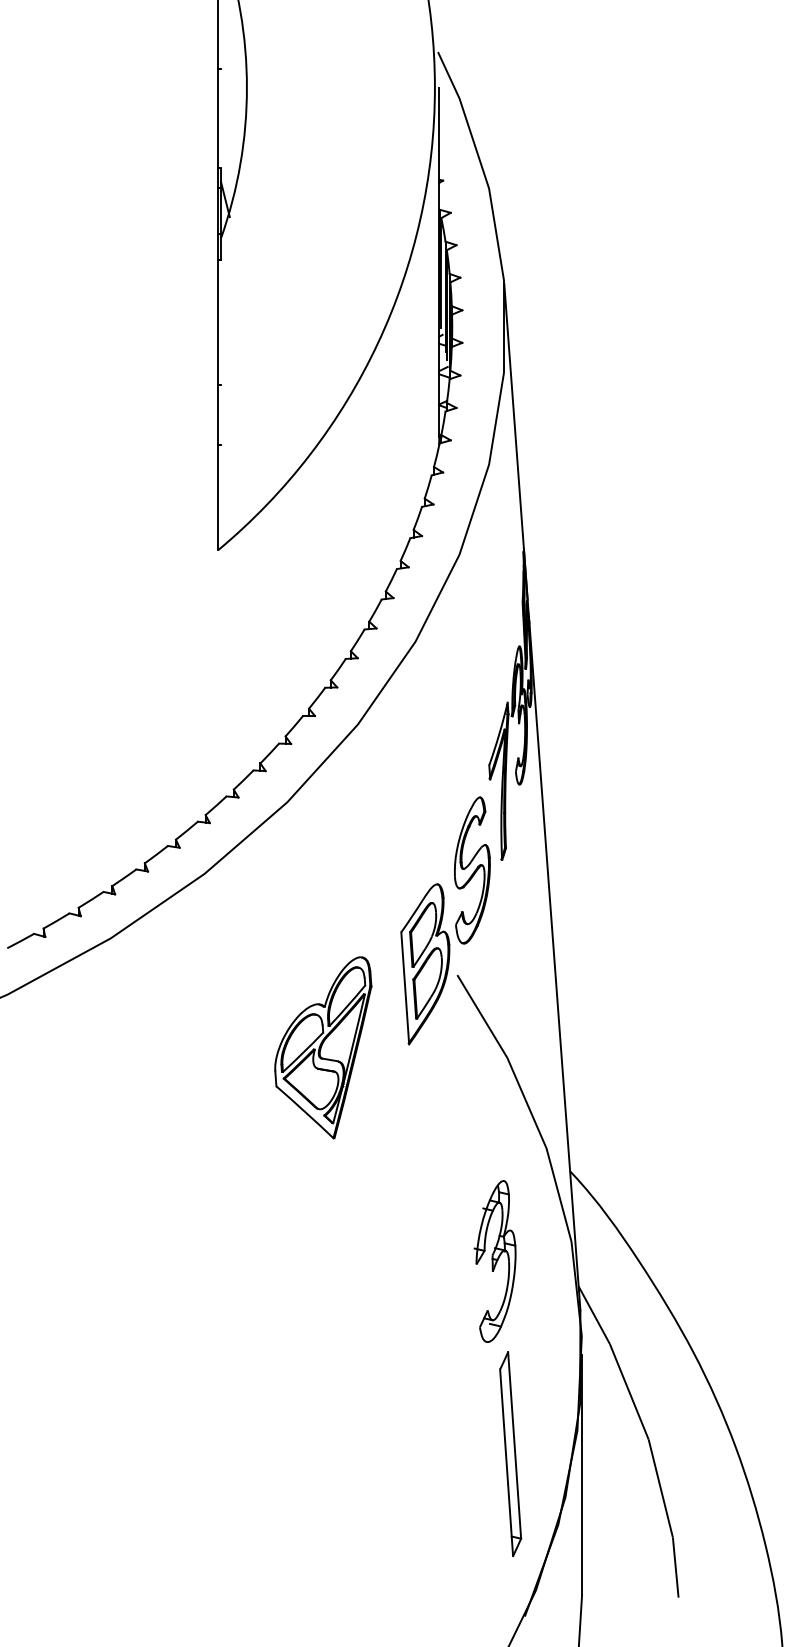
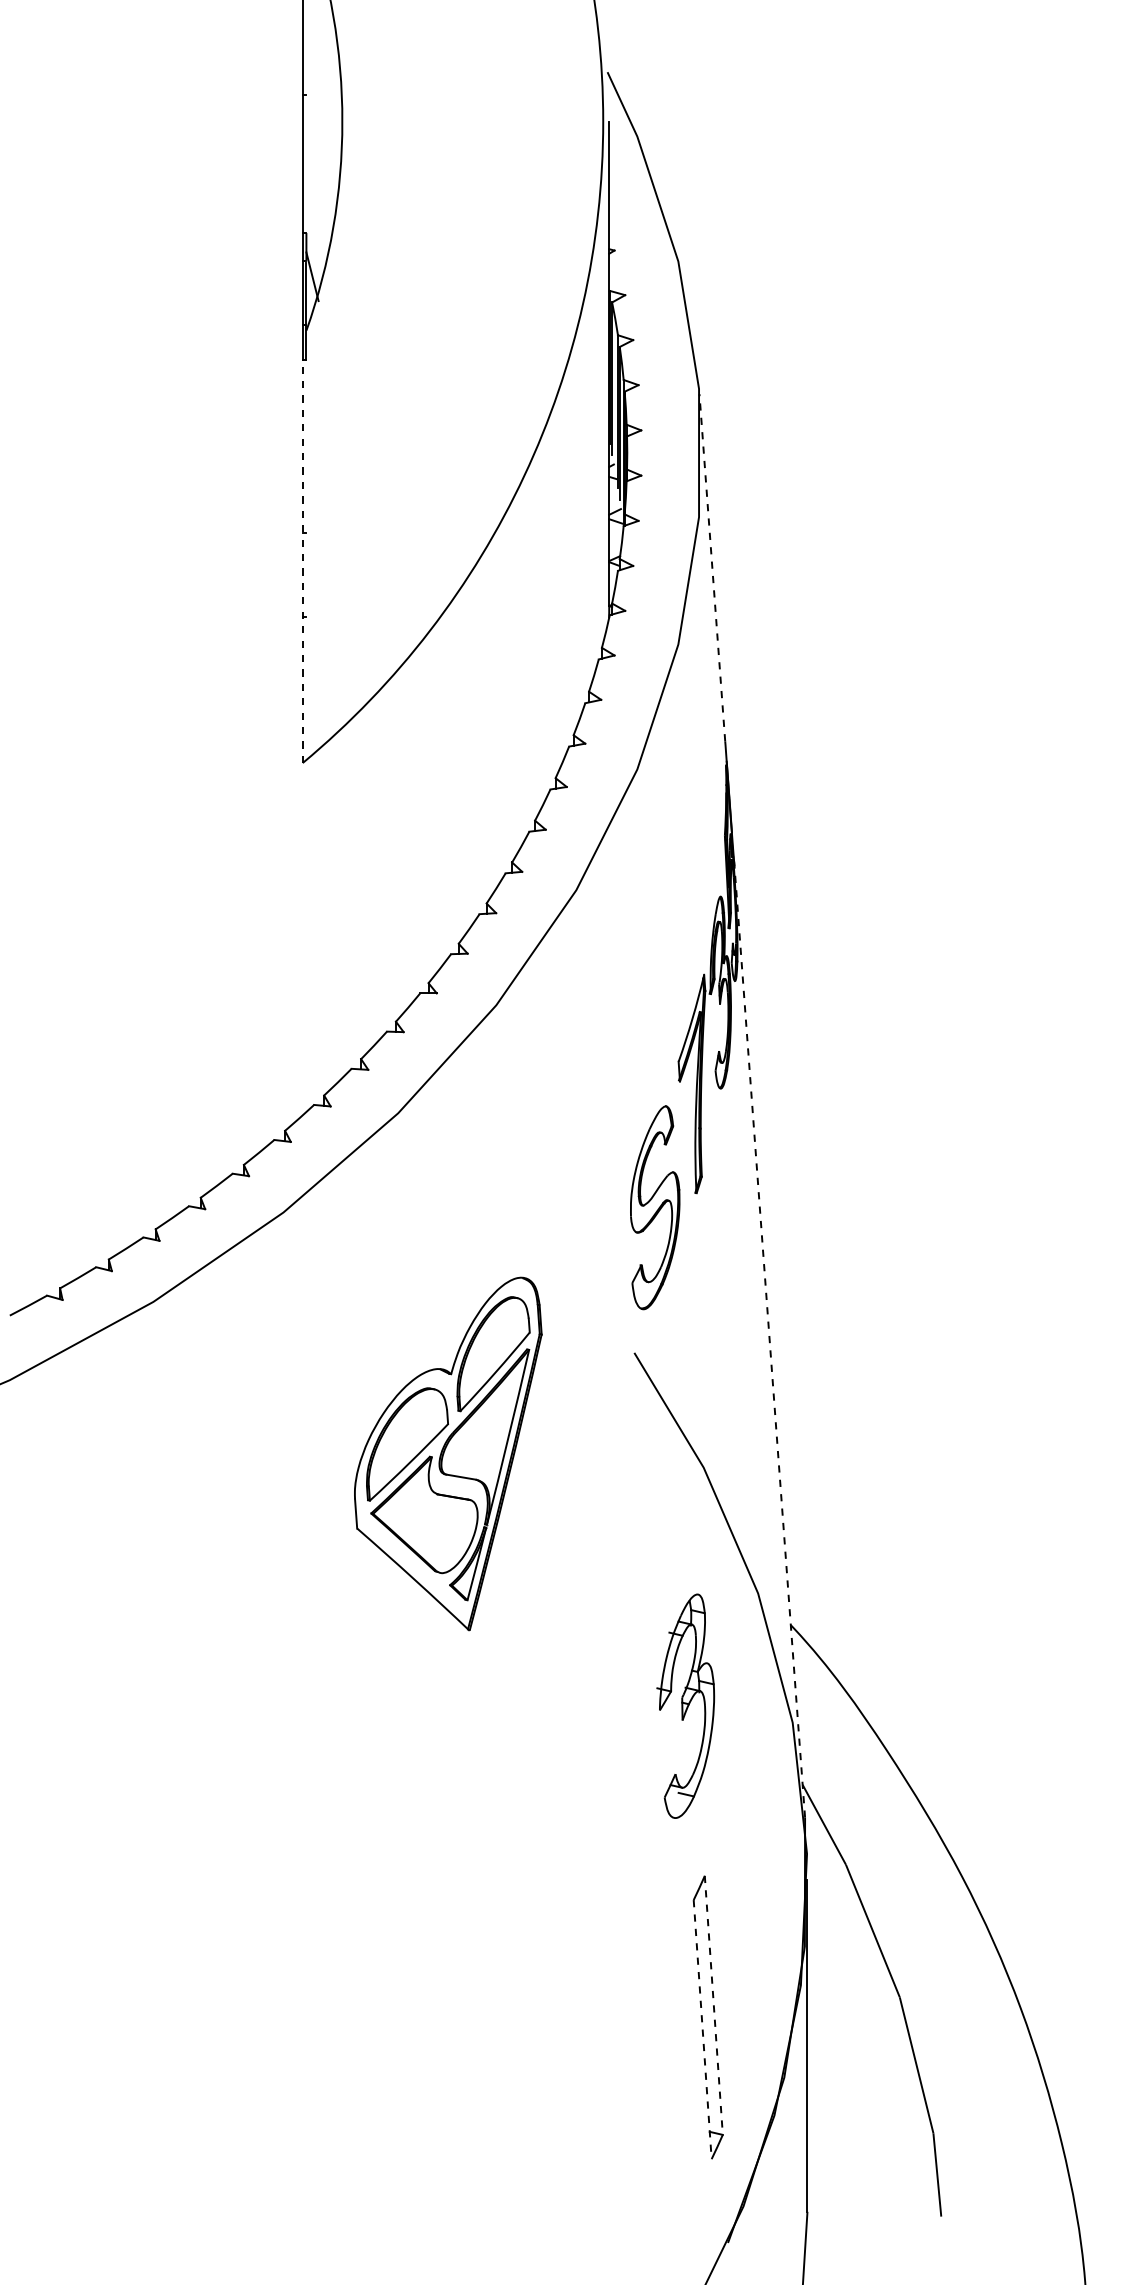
line: (218, 404) -> (302, 561), solid -> dashed
line: (513, 409) -> (712, 567), solid -> dashed
part: (425, 964) -> (589, 1337), removed
line: (554, 965) -> (769, 1339), solid -> dashed
part: (323, 1047) -> (448, 1453), size x1.4
part: (494, 1260) -> (685, 1705), moved
line: (514, 1445) -> (713, 2005), solid -> dashed
line: (506, 1462) -> (702, 2029), solid -> dashed

